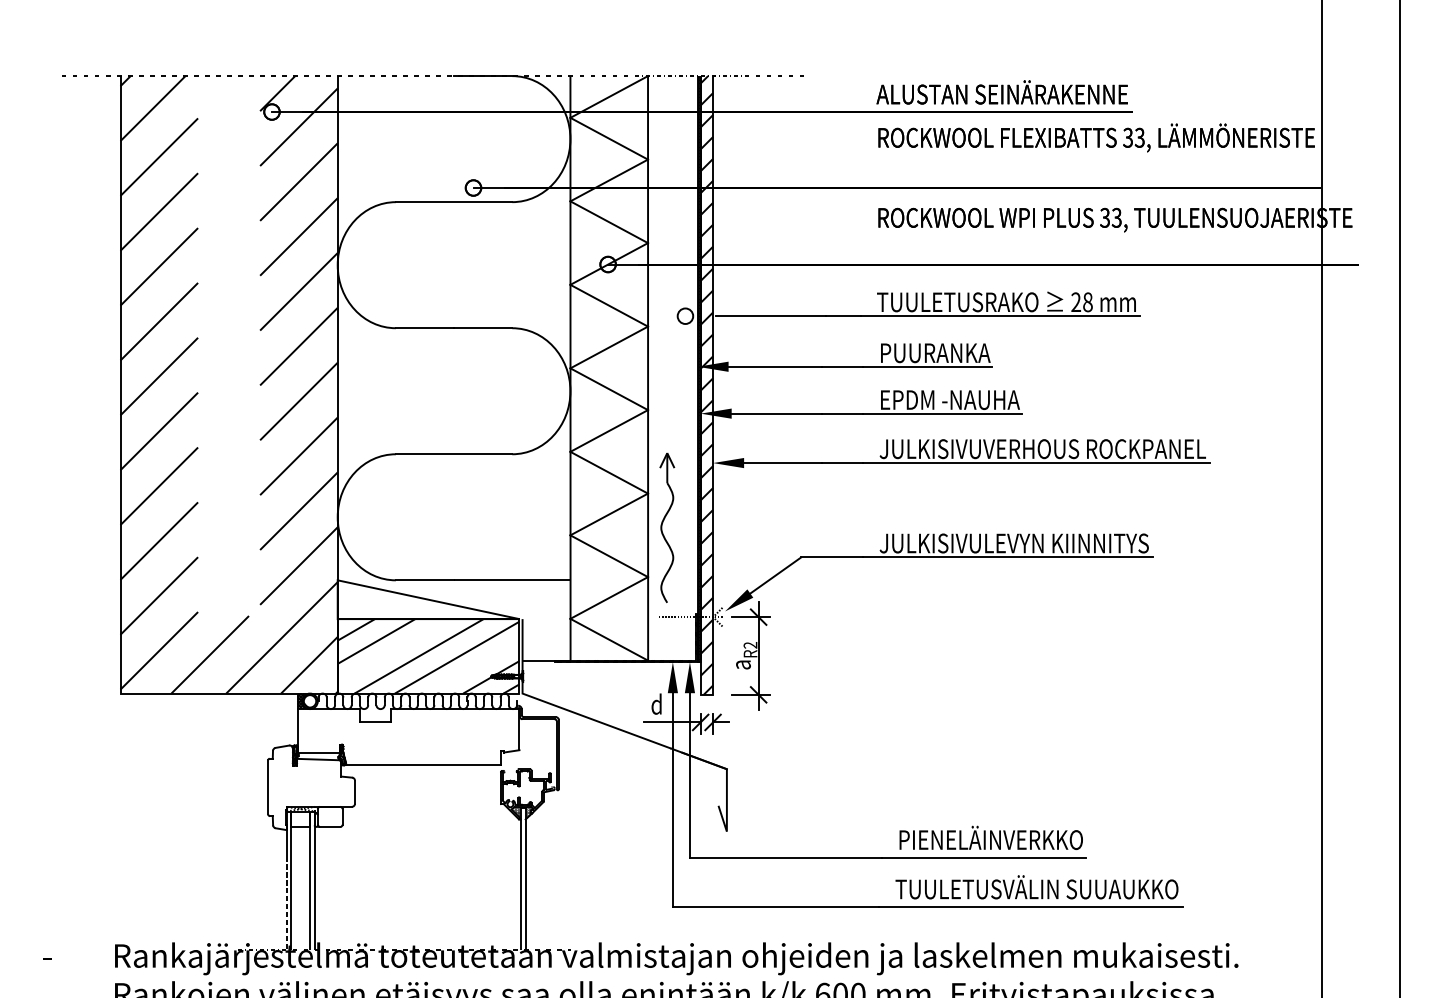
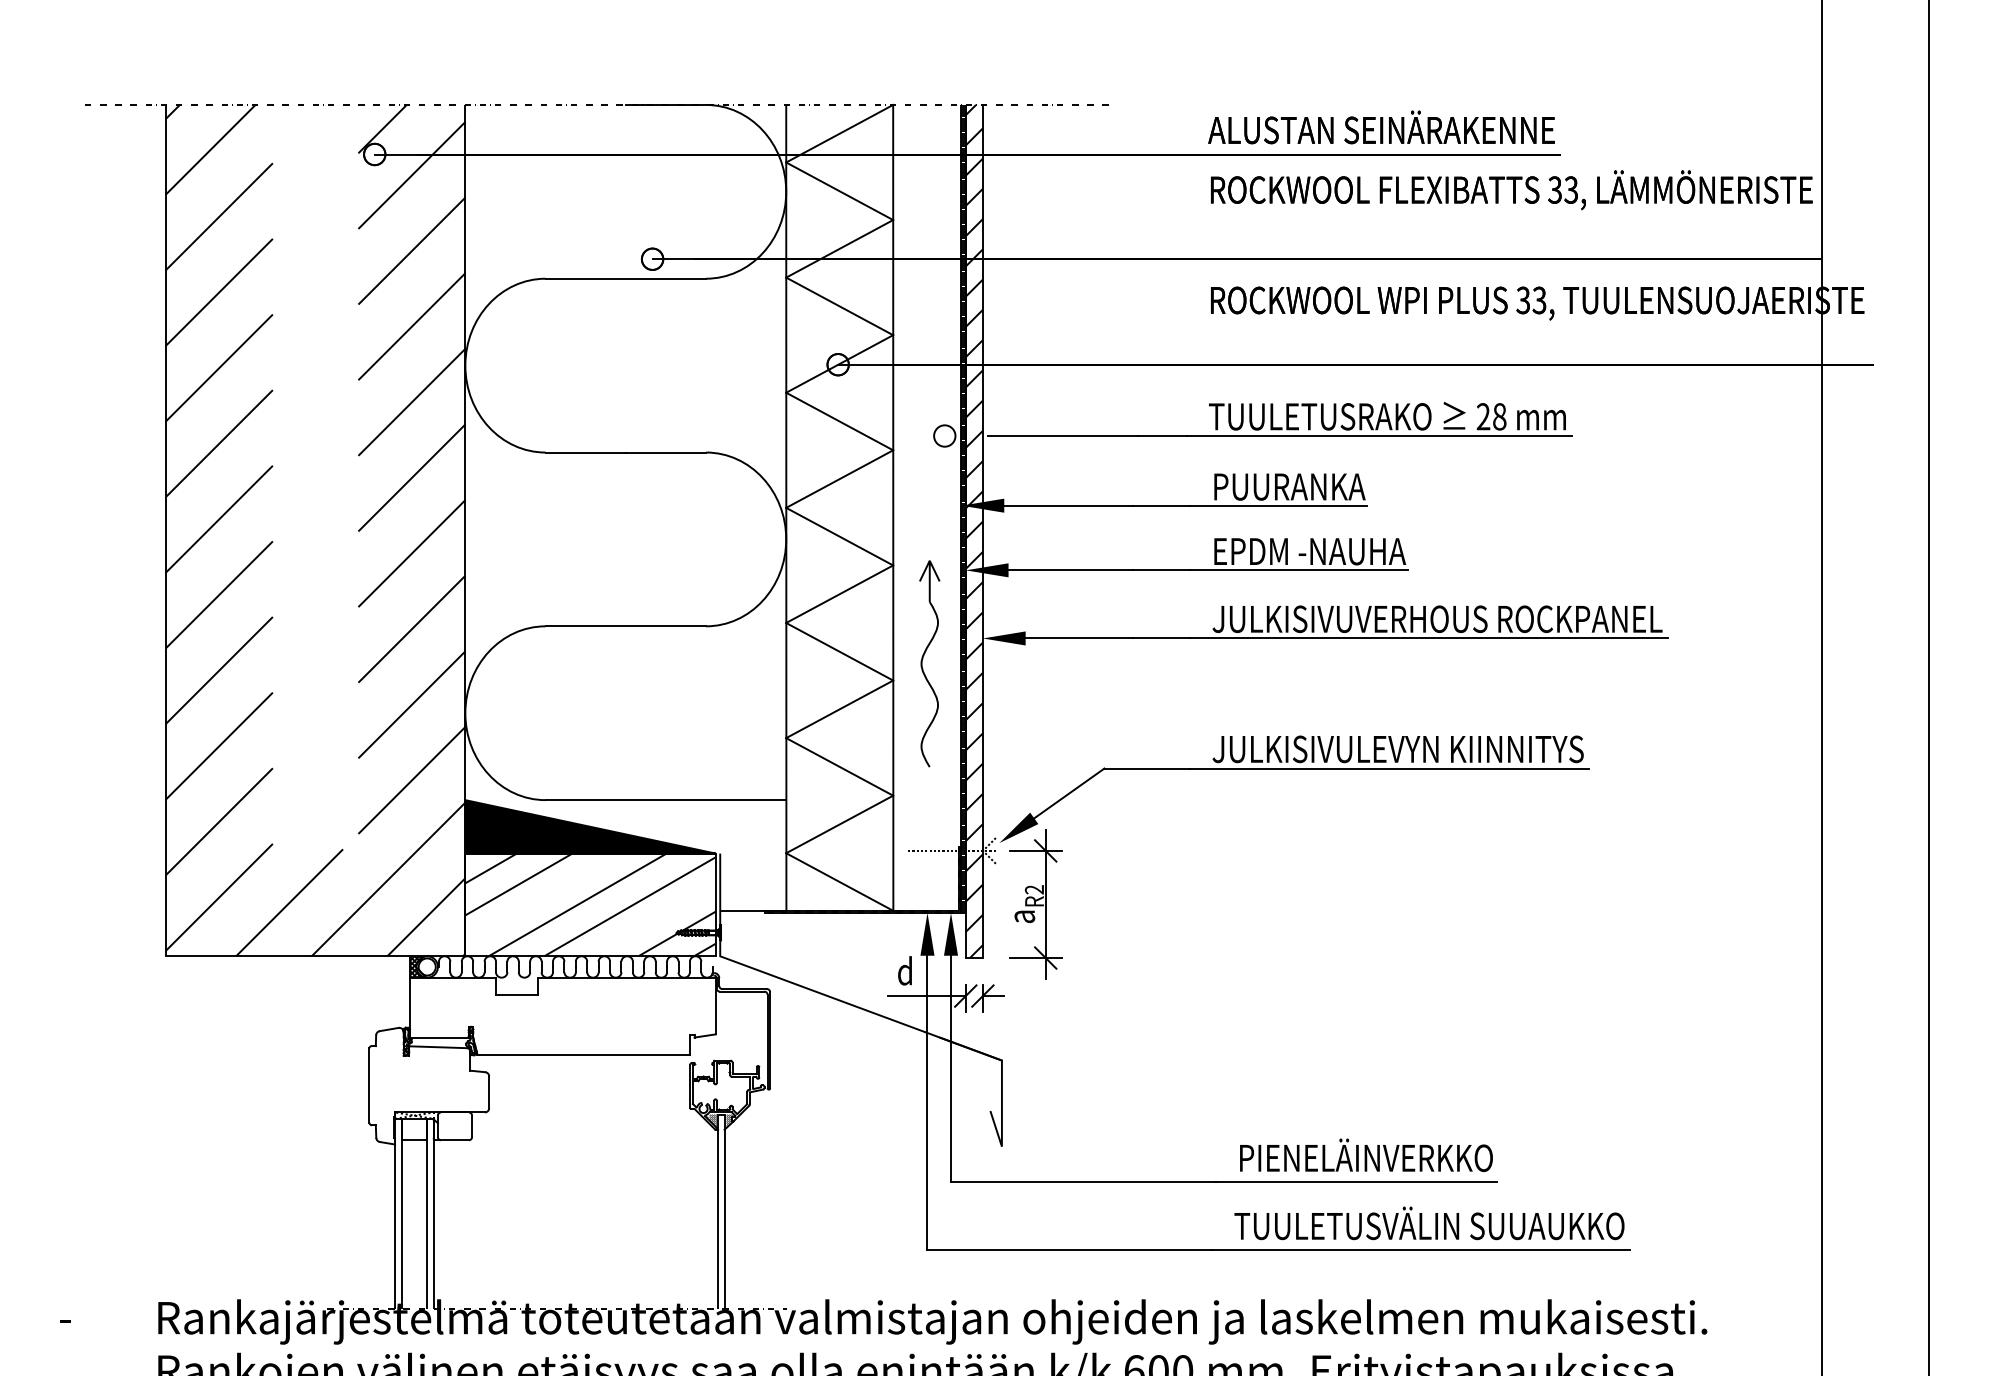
part: (662, 527) -> (922, 663), moved
fill: (428, 599) -> (590, 826), added
line: (287, 903) -> (395, 1245), dashed -> solid

